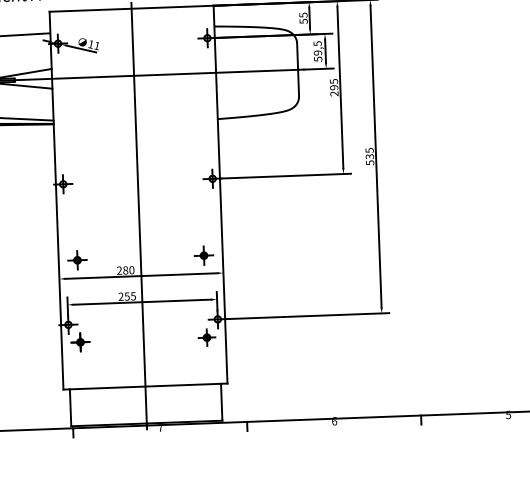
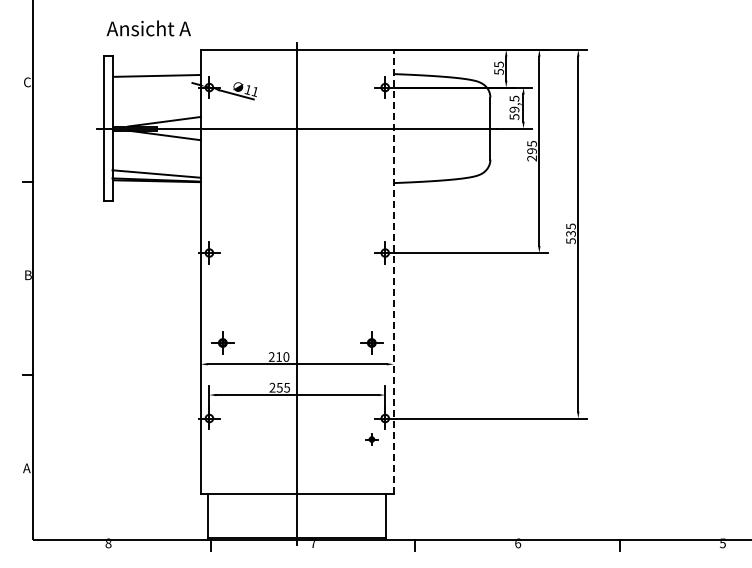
line: (220, 194) -> (393, 271), solid -> dashed
text: (126, 270) -> (279, 356), 280 -> 210
part: (206, 337) -> (371, 439), size x0.6
part: (80, 342) -> (222, 439), removed

